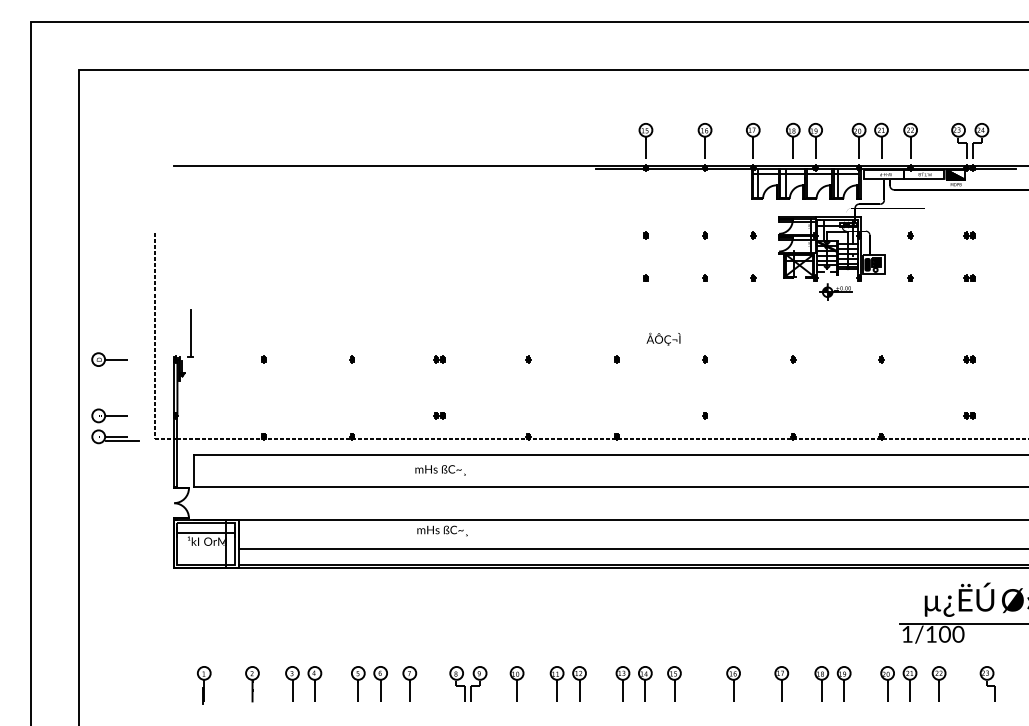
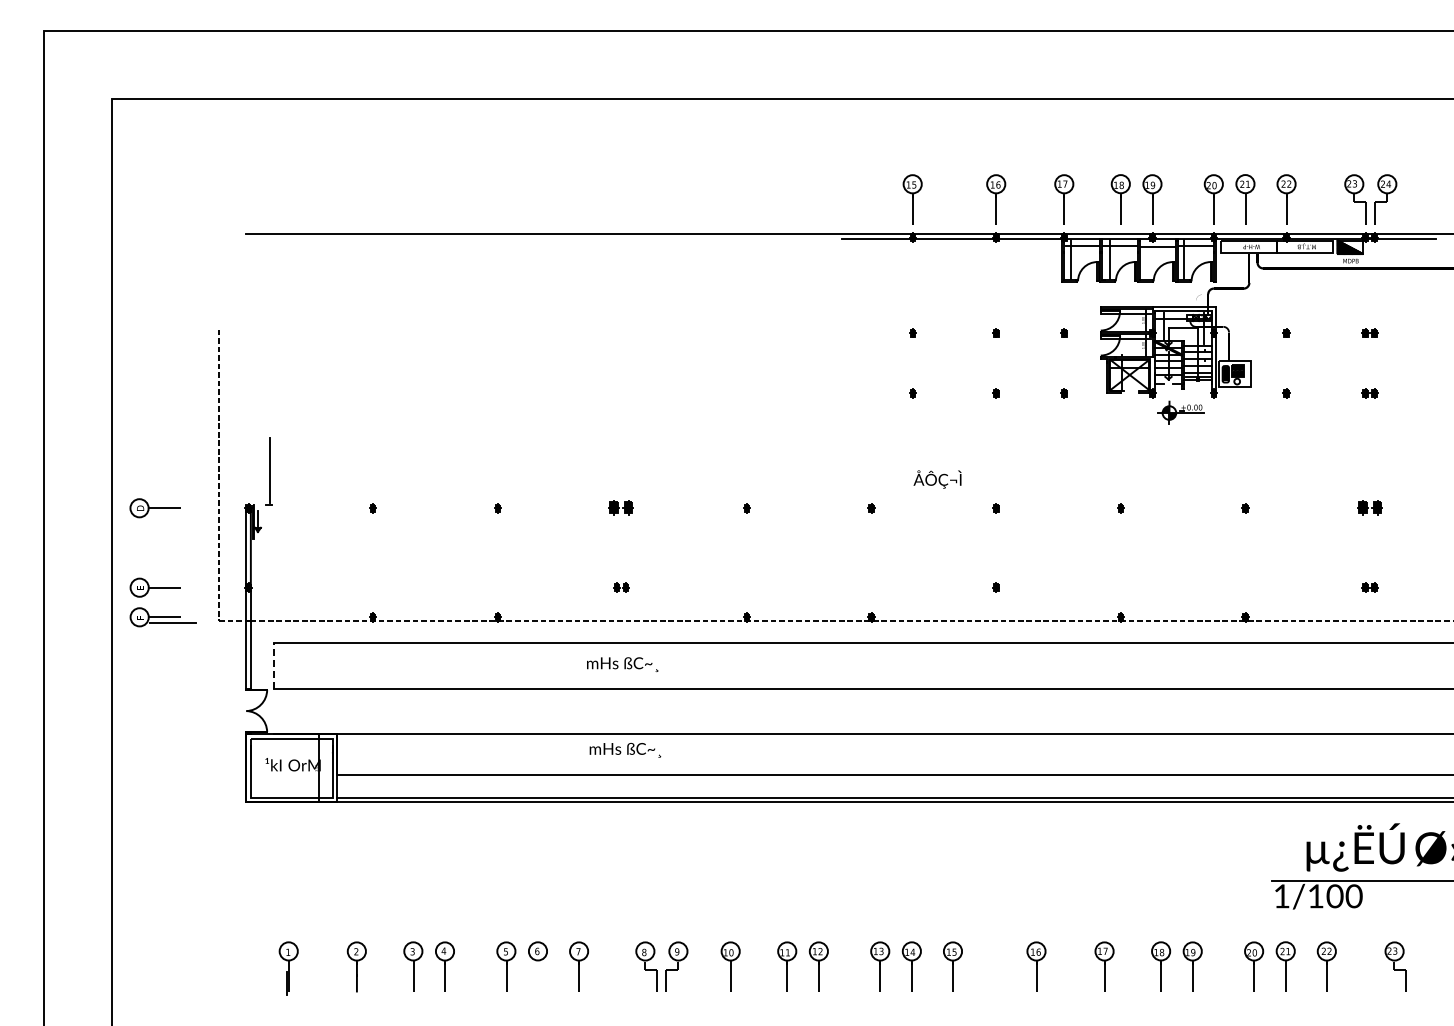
part: (439, 359) -> (621, 508), size x1.6
part: (969, 359) -> (1369, 508), size x1.6
line: (193, 470) -> (273, 665), solid -> dashed
line: (206, 532) -> (291, 752), removed
line: (381, 691) -> (538, 976), removed

